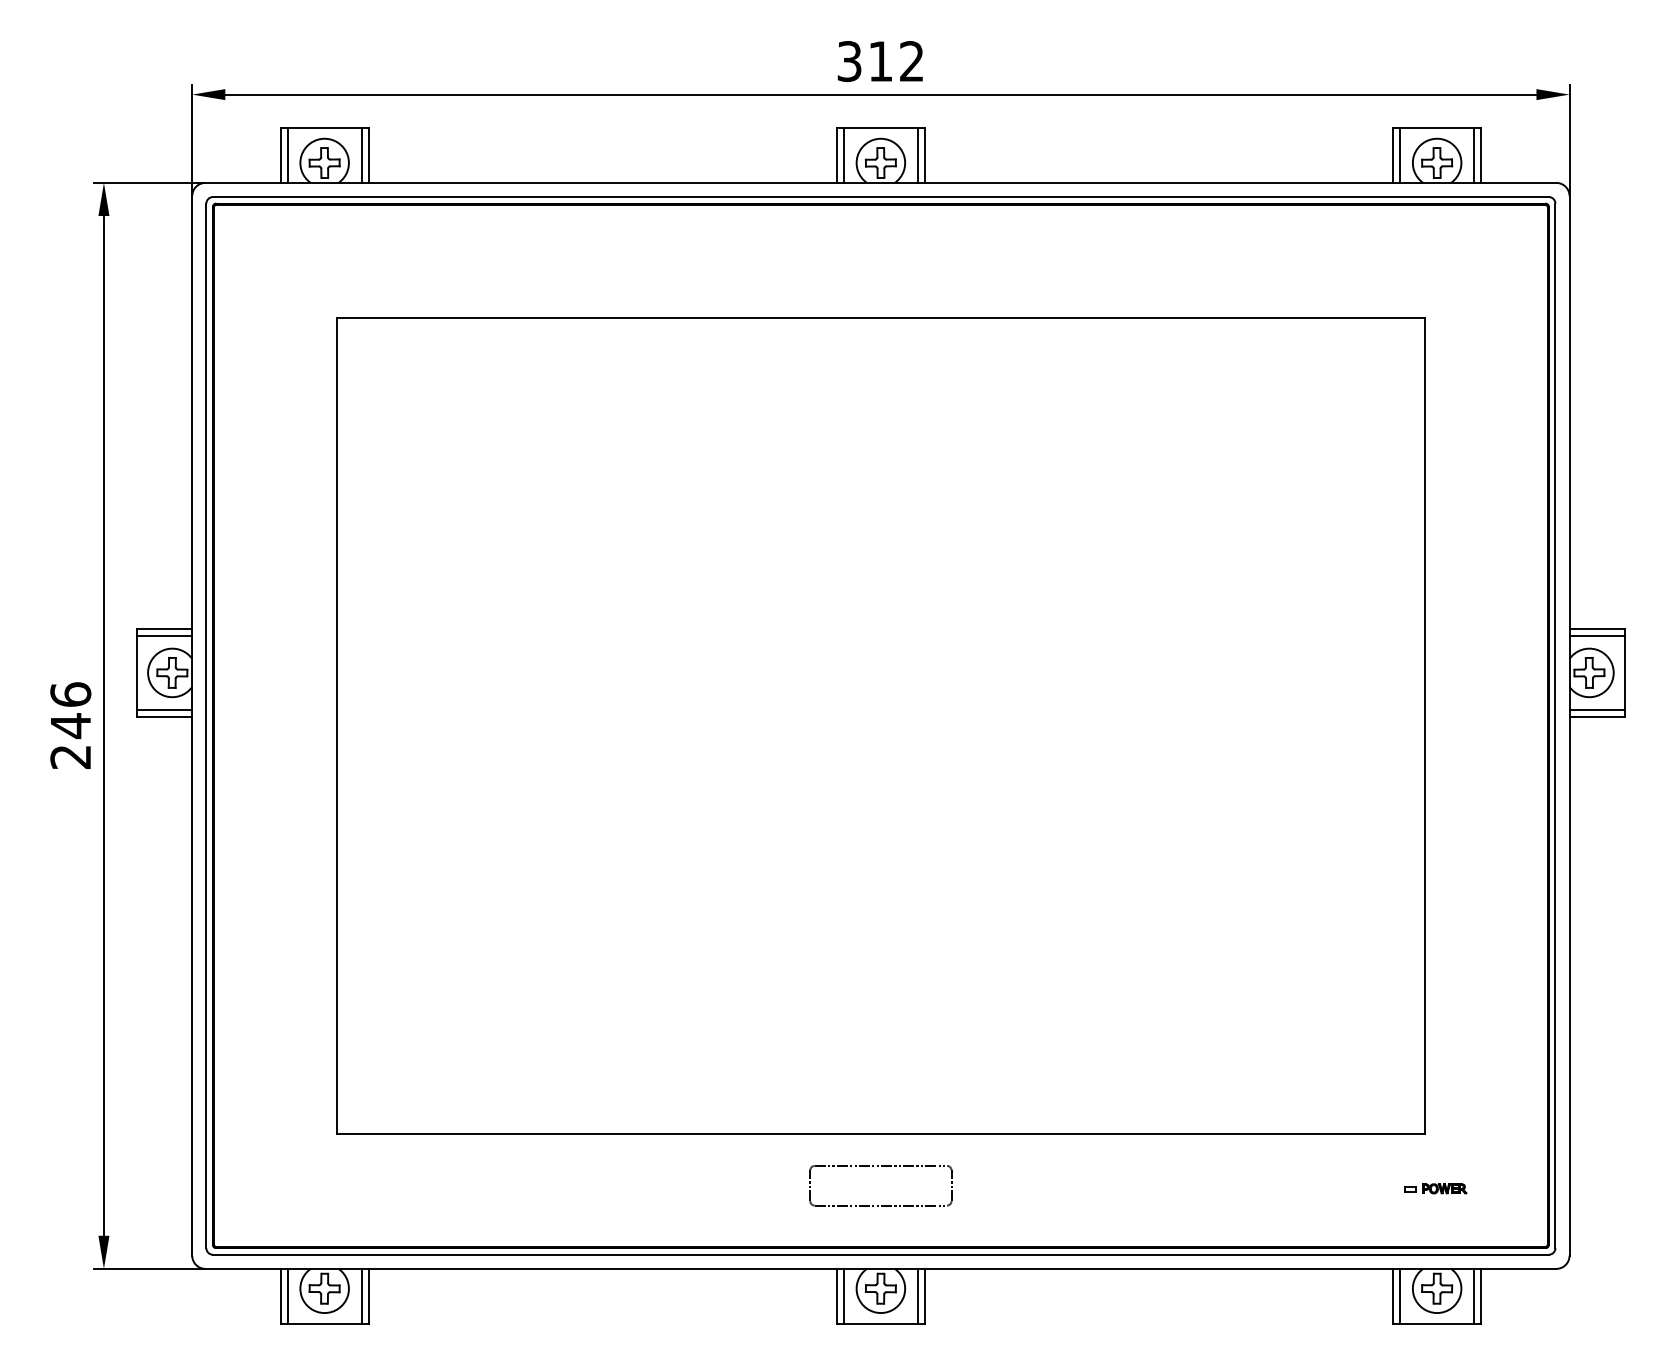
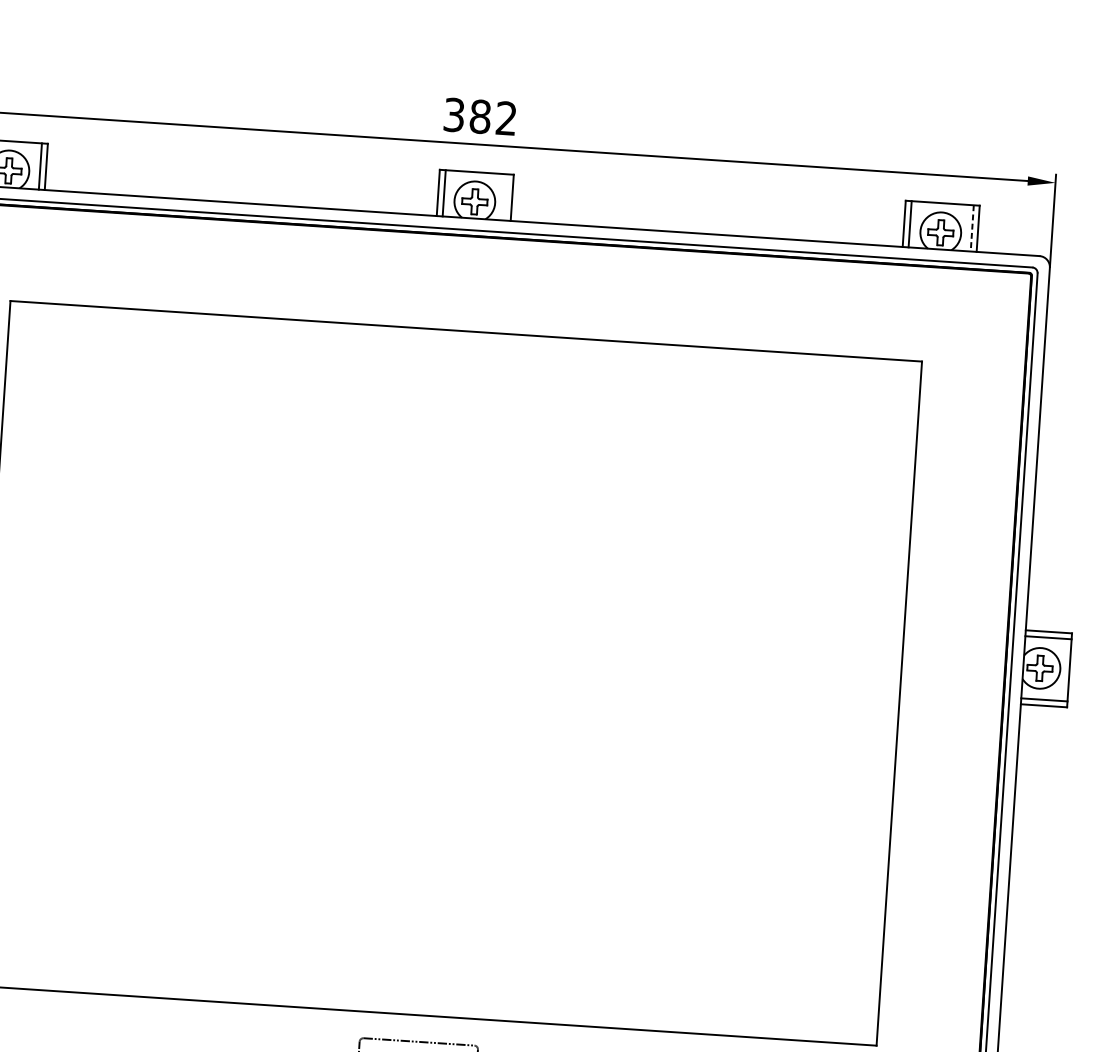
text: (880, 61) -> (480, 116), 312 -> 382
line: (917, 154) -> (505, 196), removed
line: (1474, 155) -> (972, 228), solid -> dashed

